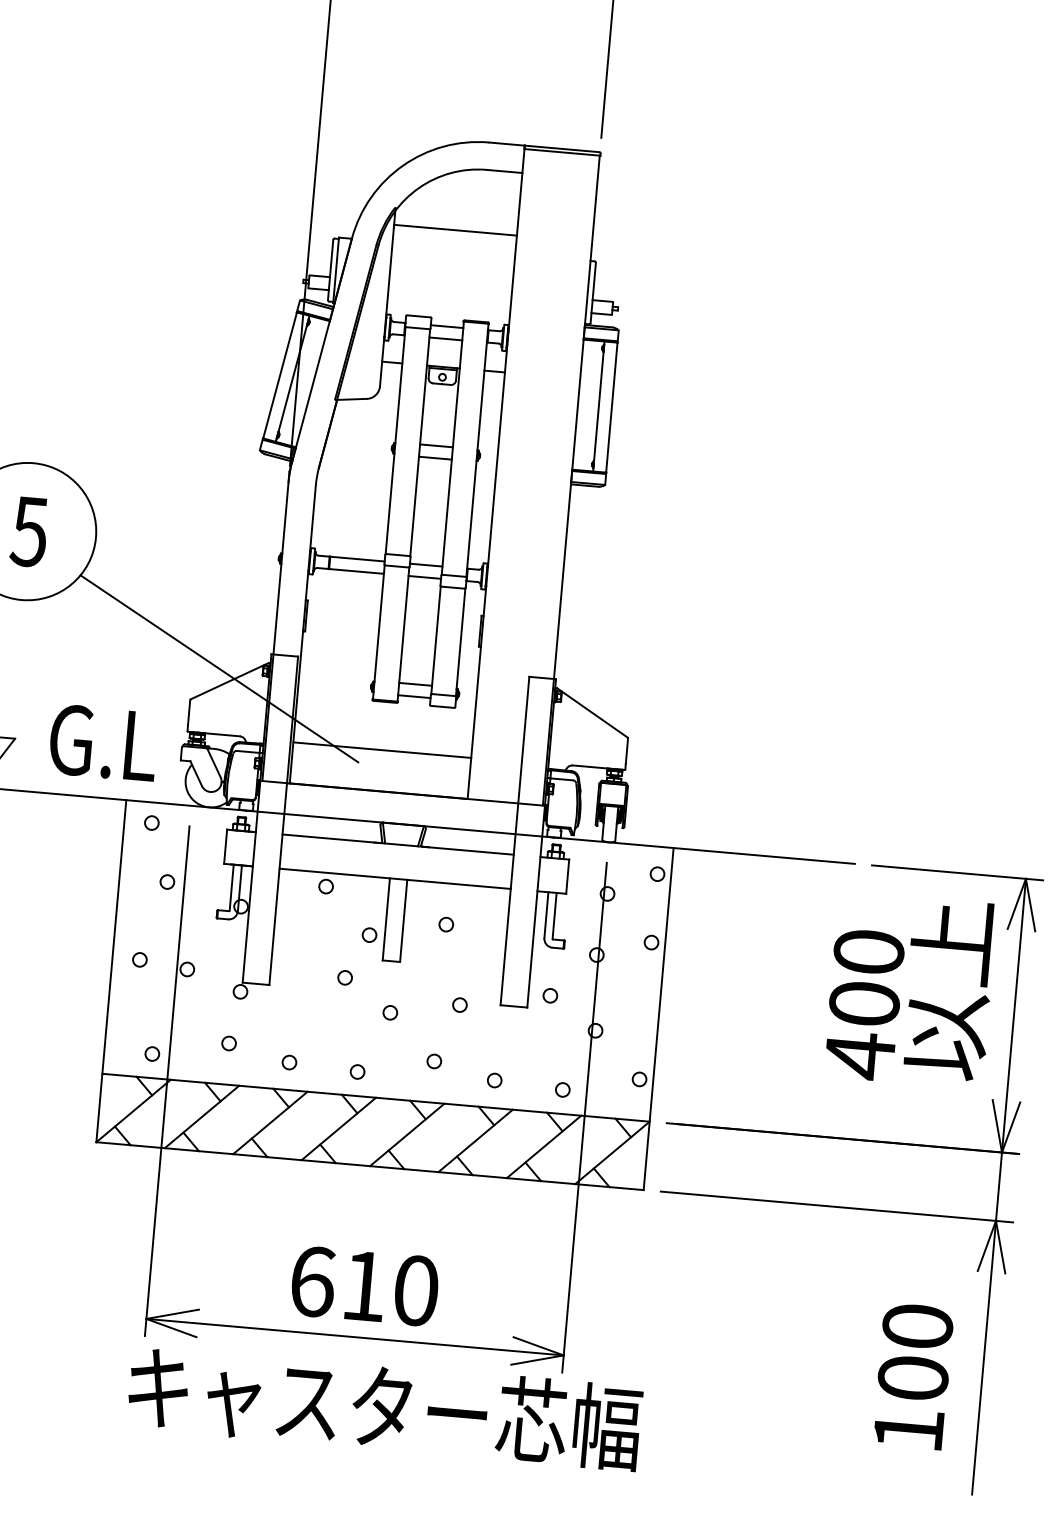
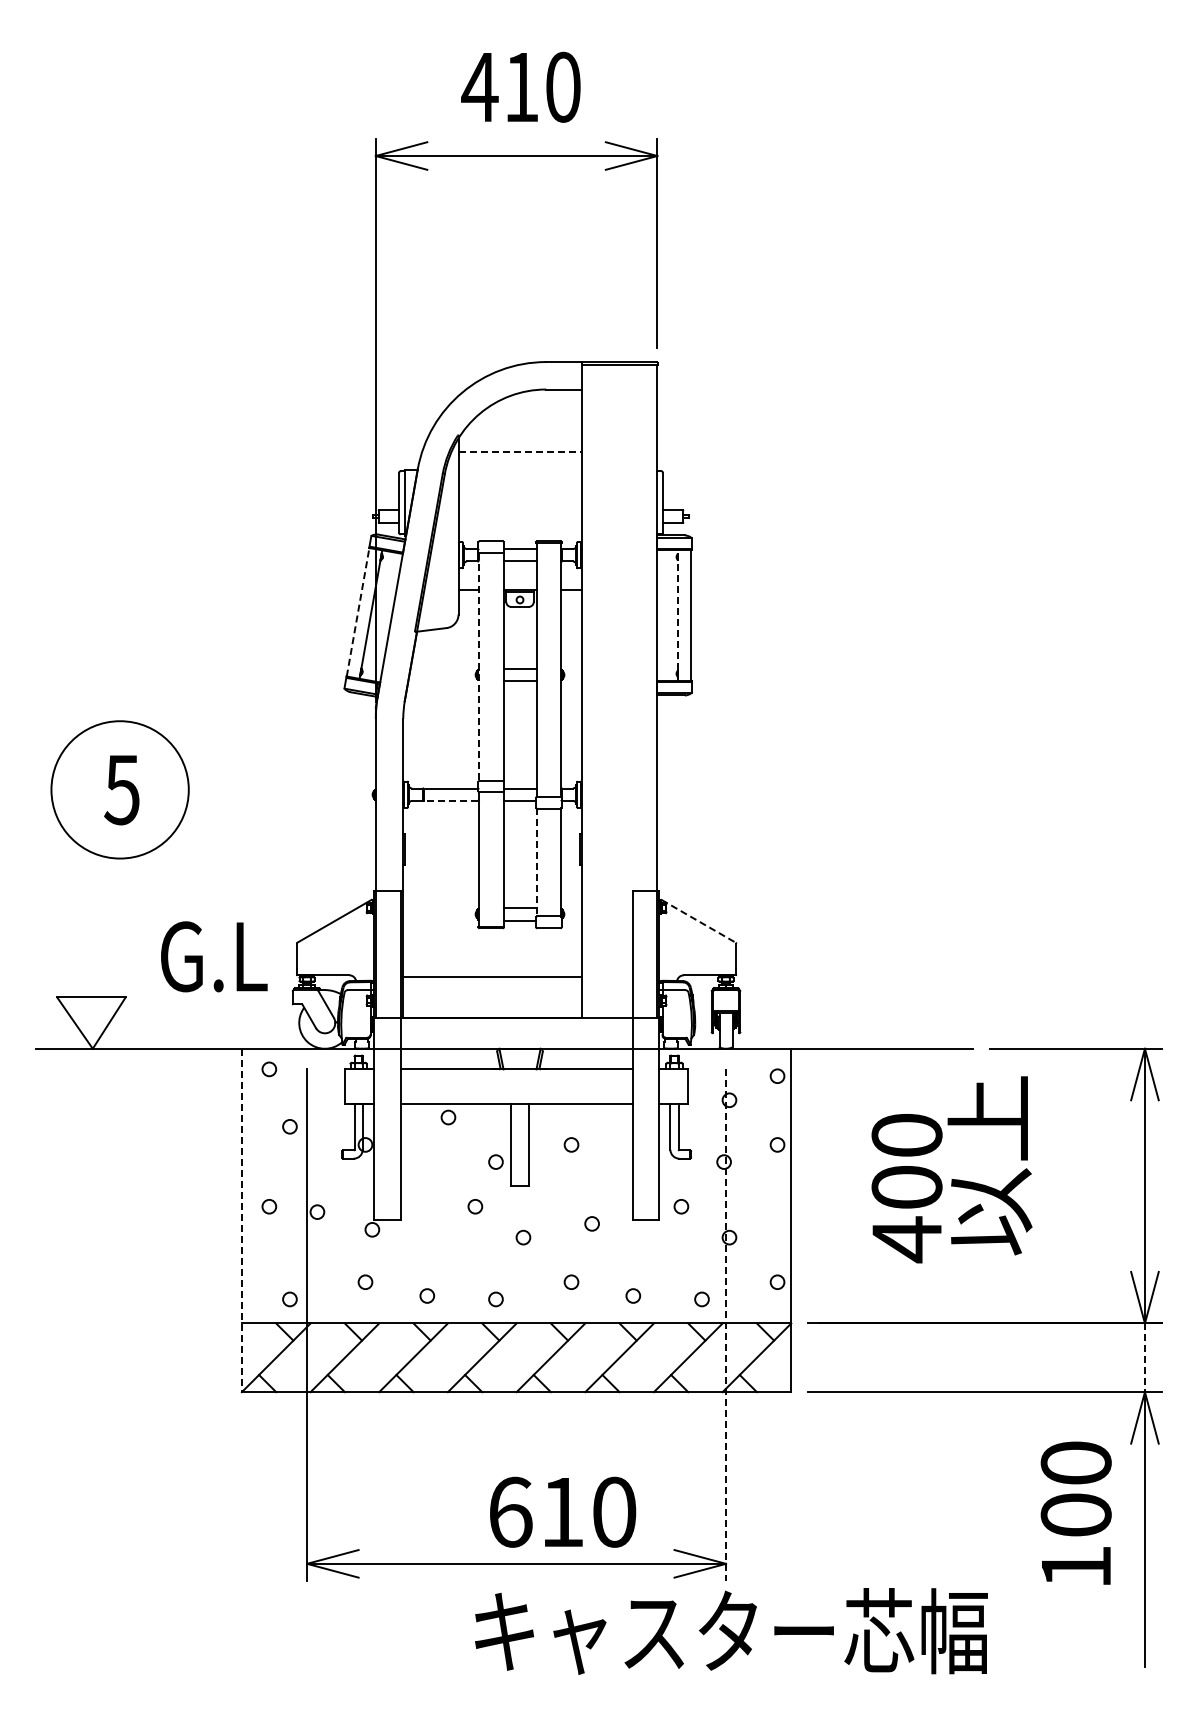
line: (455, 230) -> (520, 452), solid -> dashed
line: (280, 374) -> (358, 611), solid -> dashed
line: (599, 405) -> (678, 614), solid -> dashed
line: (395, 440) -> (478, 667), solid -> dashed
line: (355, 570) -> (450, 800), solid -> dashed
line: (435, 641) -> (536, 863), solid -> dashed
line: (218, 668) -> (322, 909), removed
line: (592, 713) -> (698, 921), solid -> dashed
text: (103, 742) -> (214, 956), moved
line: (110, 971) -> (241, 1220), solid -> dashed
text: (910, 989) -> (951, 1169), moved
line: (584, 1118) -> (726, 1325), solid -> dashed
line: (998, 1187) -> (1144, 1358), solid -> dashed
text: (365, 1285) -> (563, 1511), moved
text: (912, 1375) -> (1075, 1512), moved
text: (384, 1407) -> (731, 1631), moved

